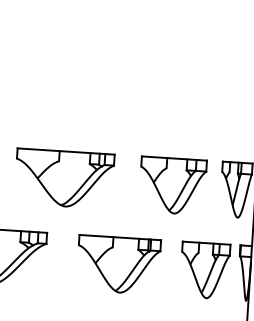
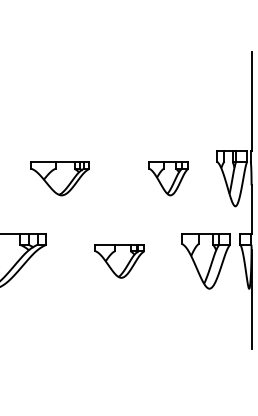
part: (63, 178) -> (59, 178), size x0.6
part: (172, 185) -> (168, 178), size x0.6
part: (118, 265) -> (119, 261), size x0.6

